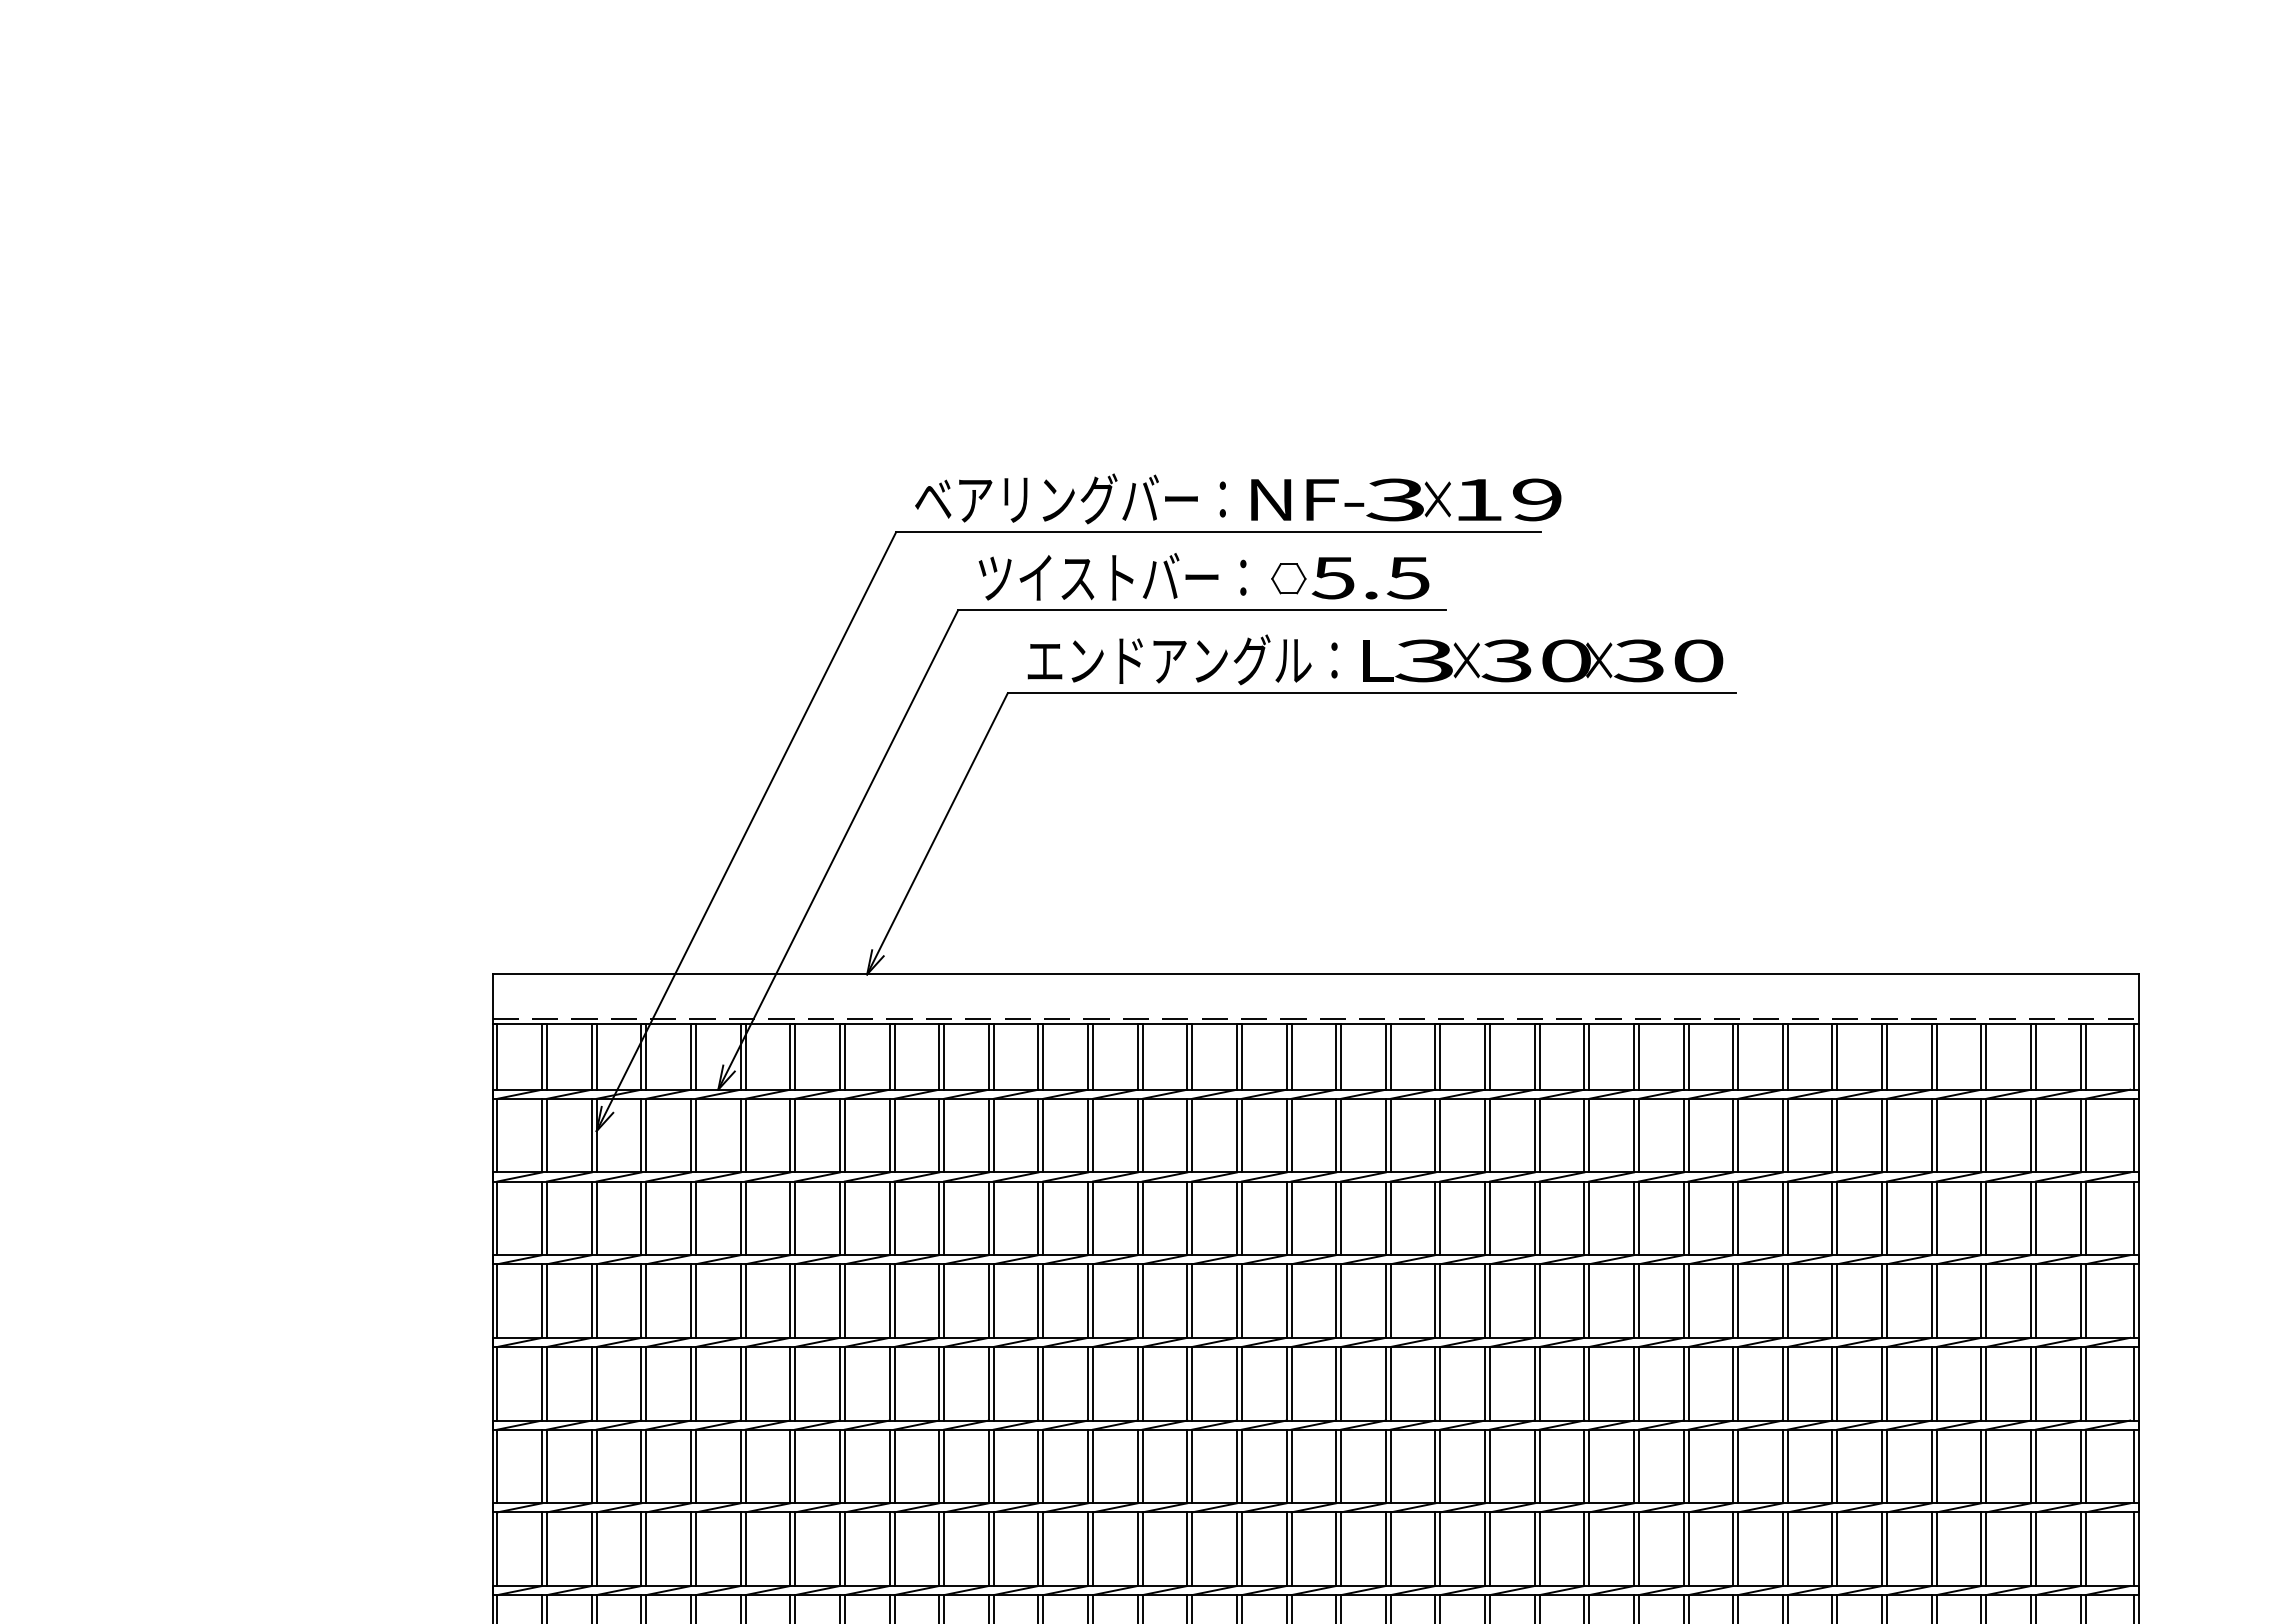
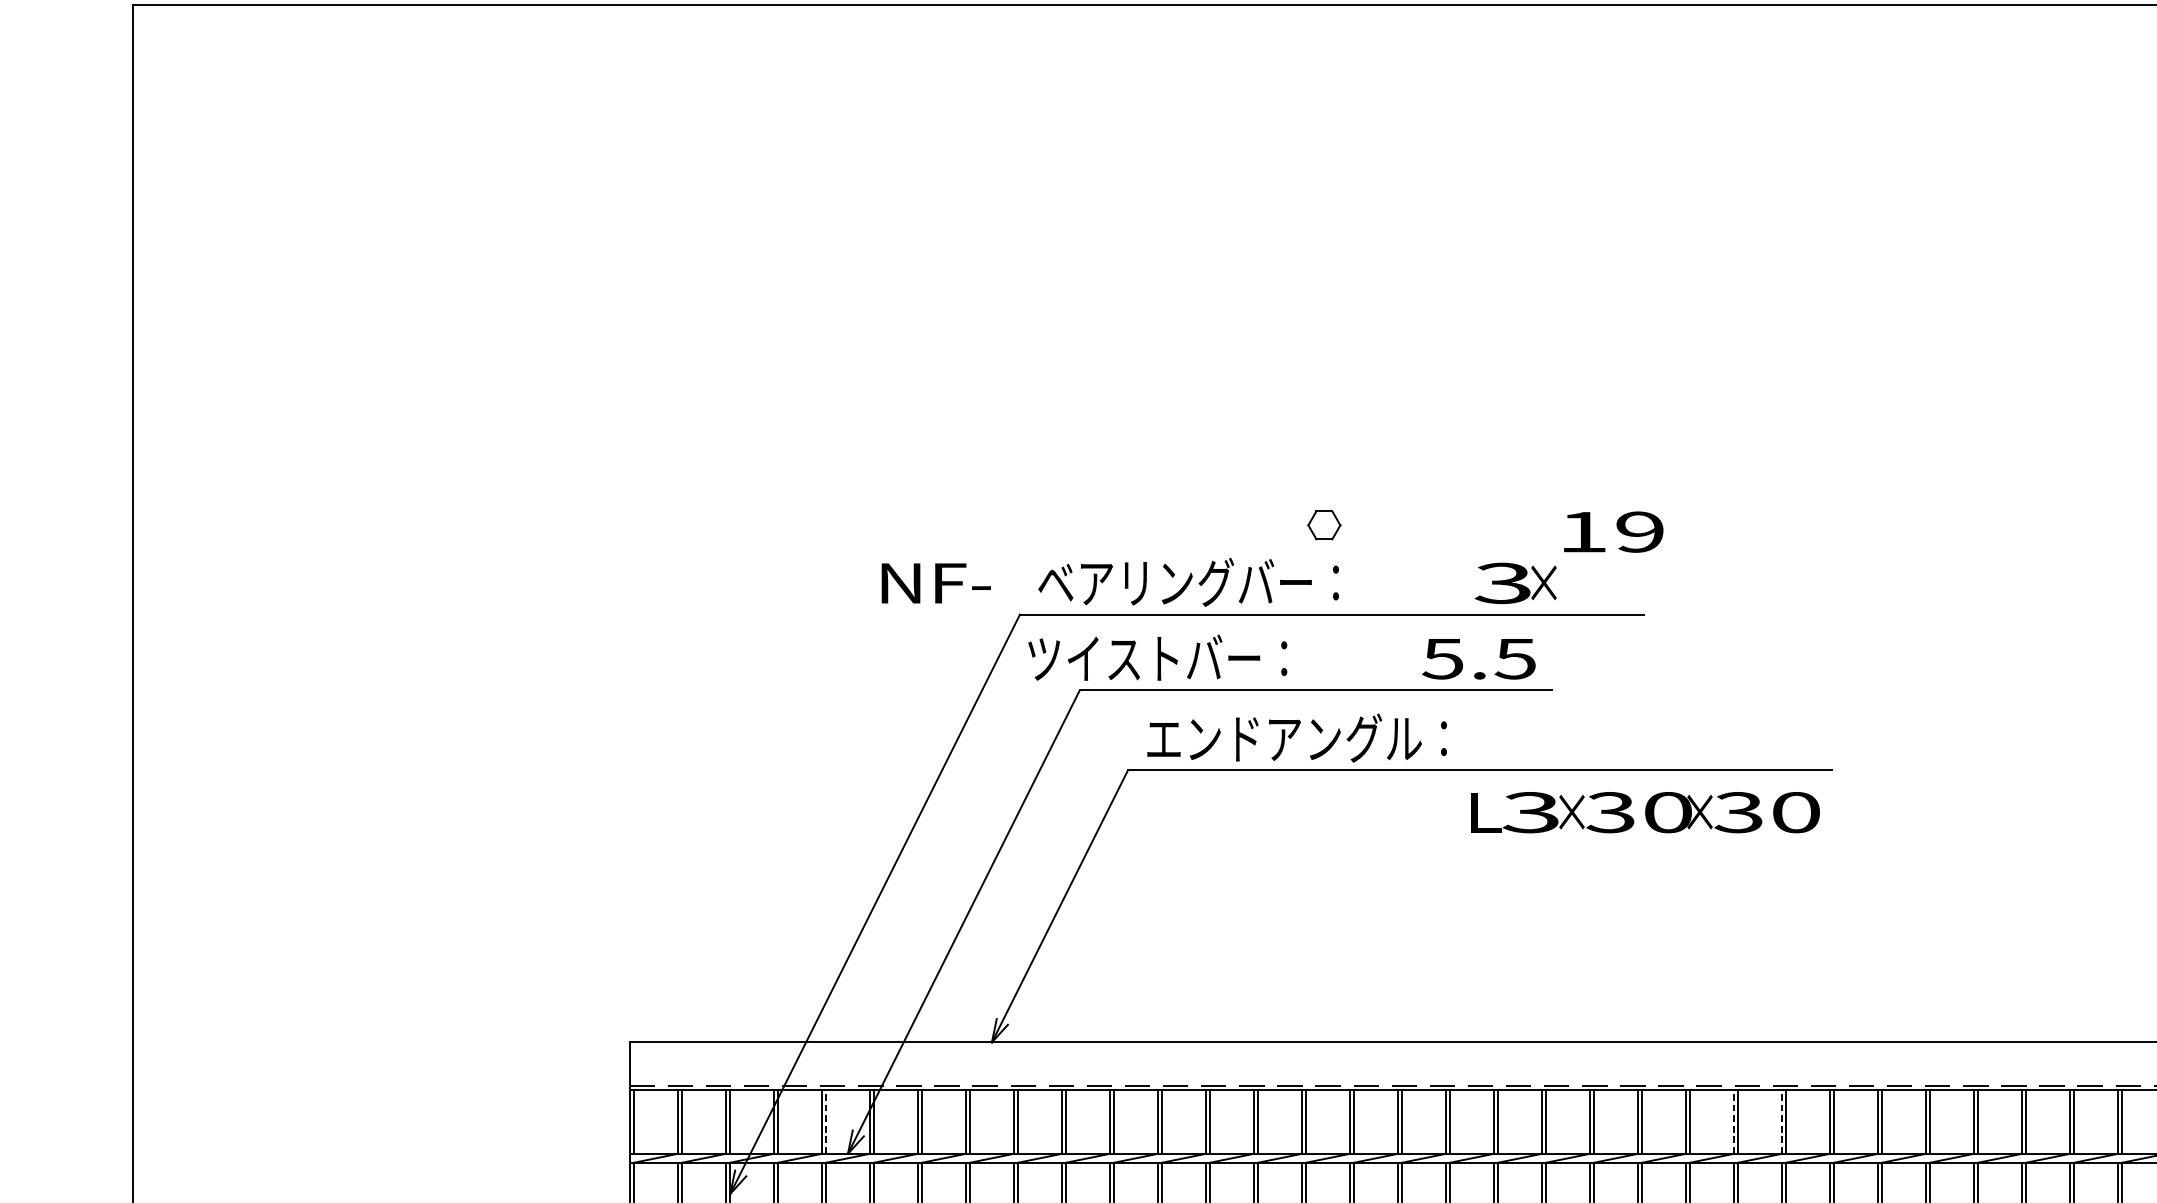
text: (1307, 499) -> (936, 582), moved
text: (1509, 499) -> (1613, 531), moved
text: (1112, 576) -> (1157, 657), moved
part: (1288, 578) -> (1324, 524), moved
text: (1543, 660) -> (1646, 812), moved
line: (695, 1056) -> (825, 1121), solid -> dashed
line: (1633, 1056) -> (1733, 1121), solid -> dashed
line: (1683, 1056) -> (1781, 1121), solid -> dashed

